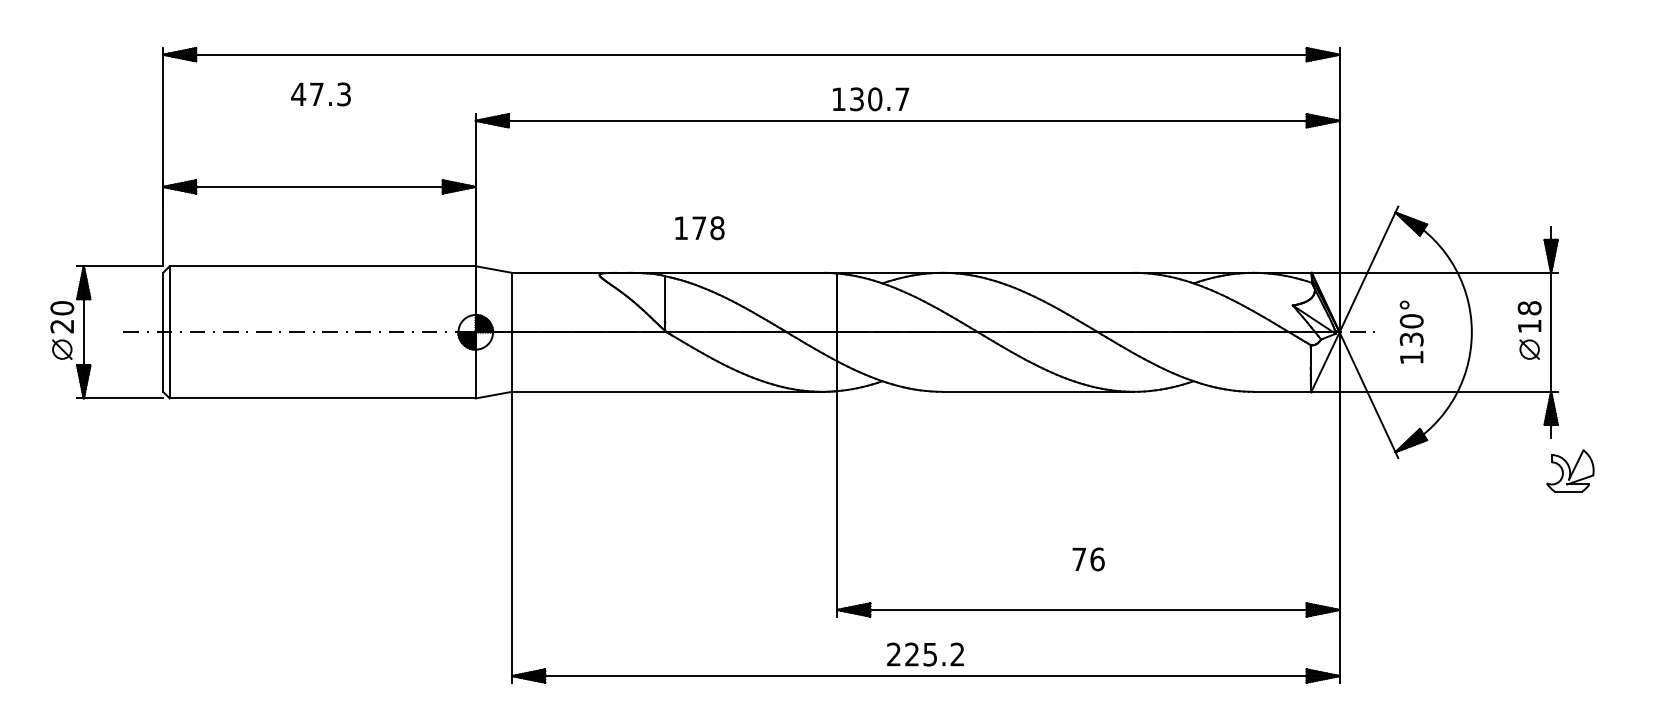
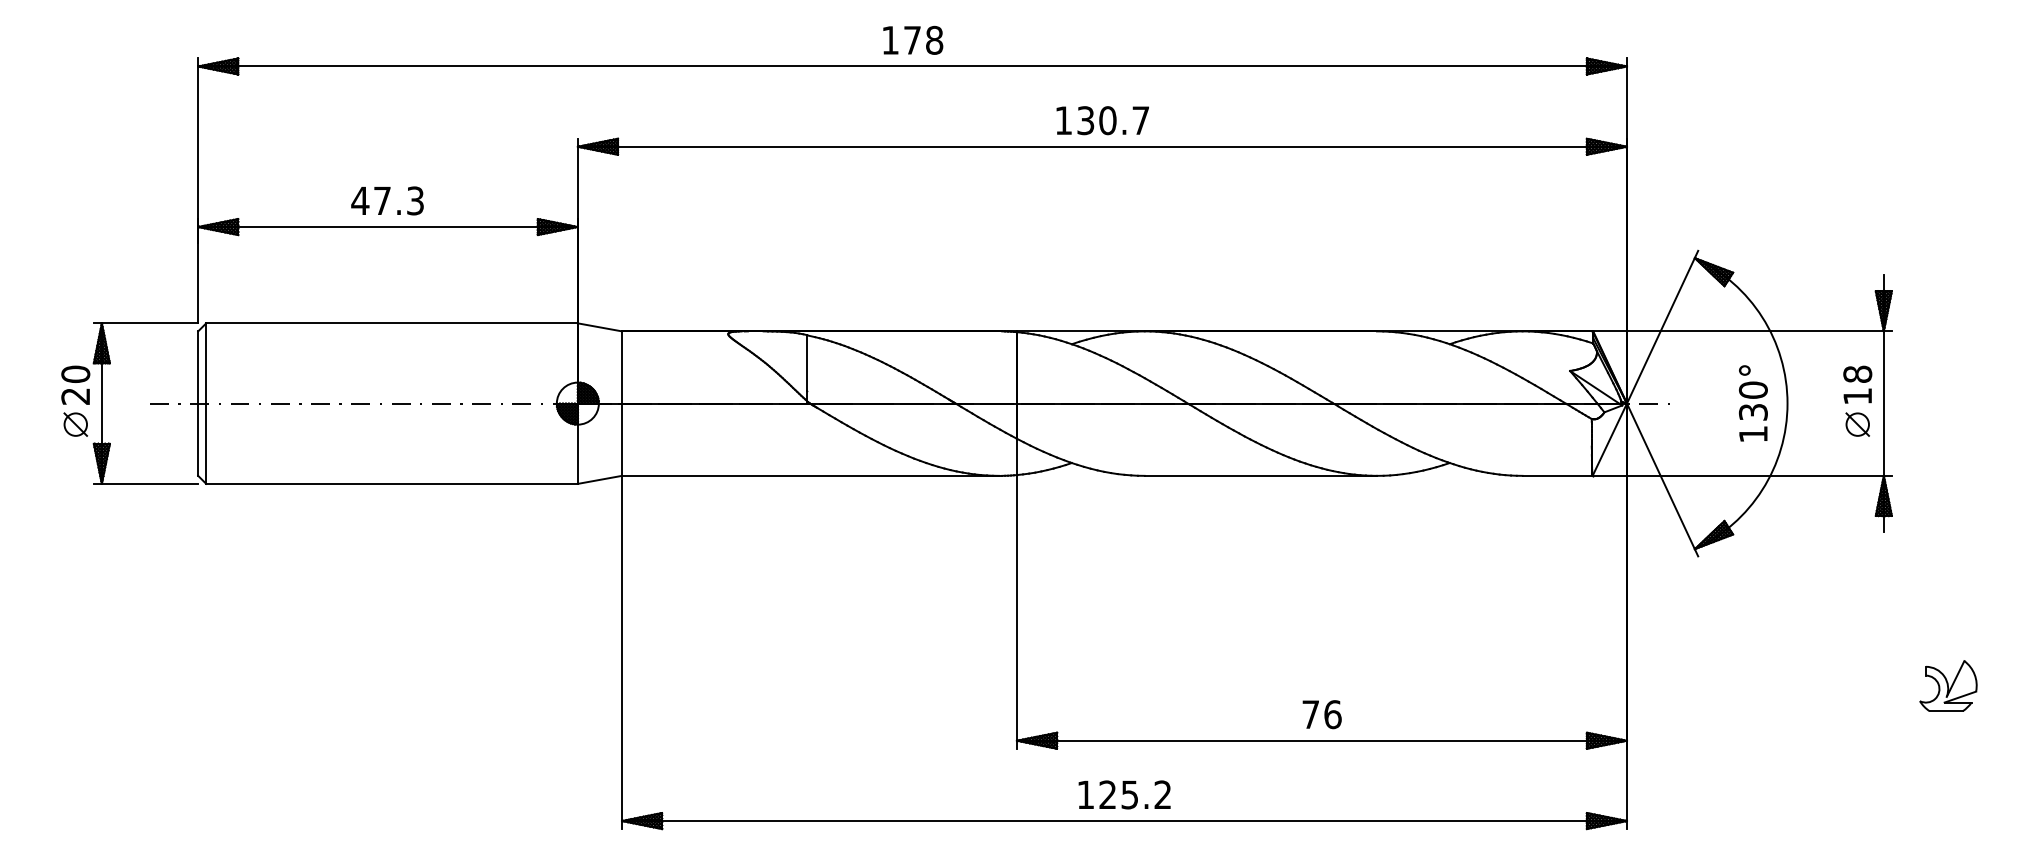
text: (320, 94) -> (386, 201), moved
text: (871, 99) -> (1103, 120), moved
text: (699, 228) -> (912, 40), moved
text: (1411, 331) -> (1753, 402), moved
part: (1570, 470) -> (1948, 685), moved
text: (1088, 559) -> (1321, 714), moved
text: (893, 654) -> (1085, 794), 225.2 -> 125.2

